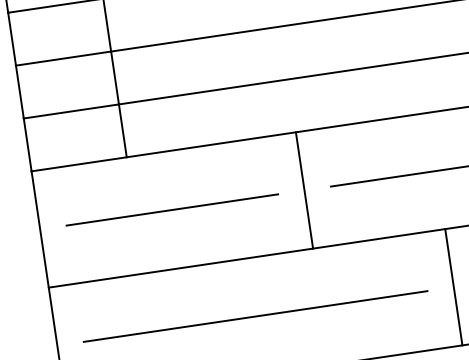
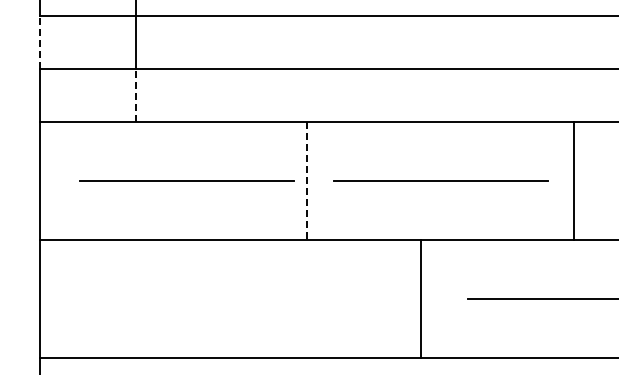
line: (20, 92) -> (40, 42), solid -> dashed
line: (123, 130) -> (136, 95), solid -> dashed
line: (304, 190) -> (307, 181), solid -> dashed
line: (172, 209) -> (186, 180), moved
line: (453, 286) -> (420, 298), moved
line: (255, 316) -> (240, 298), removed

